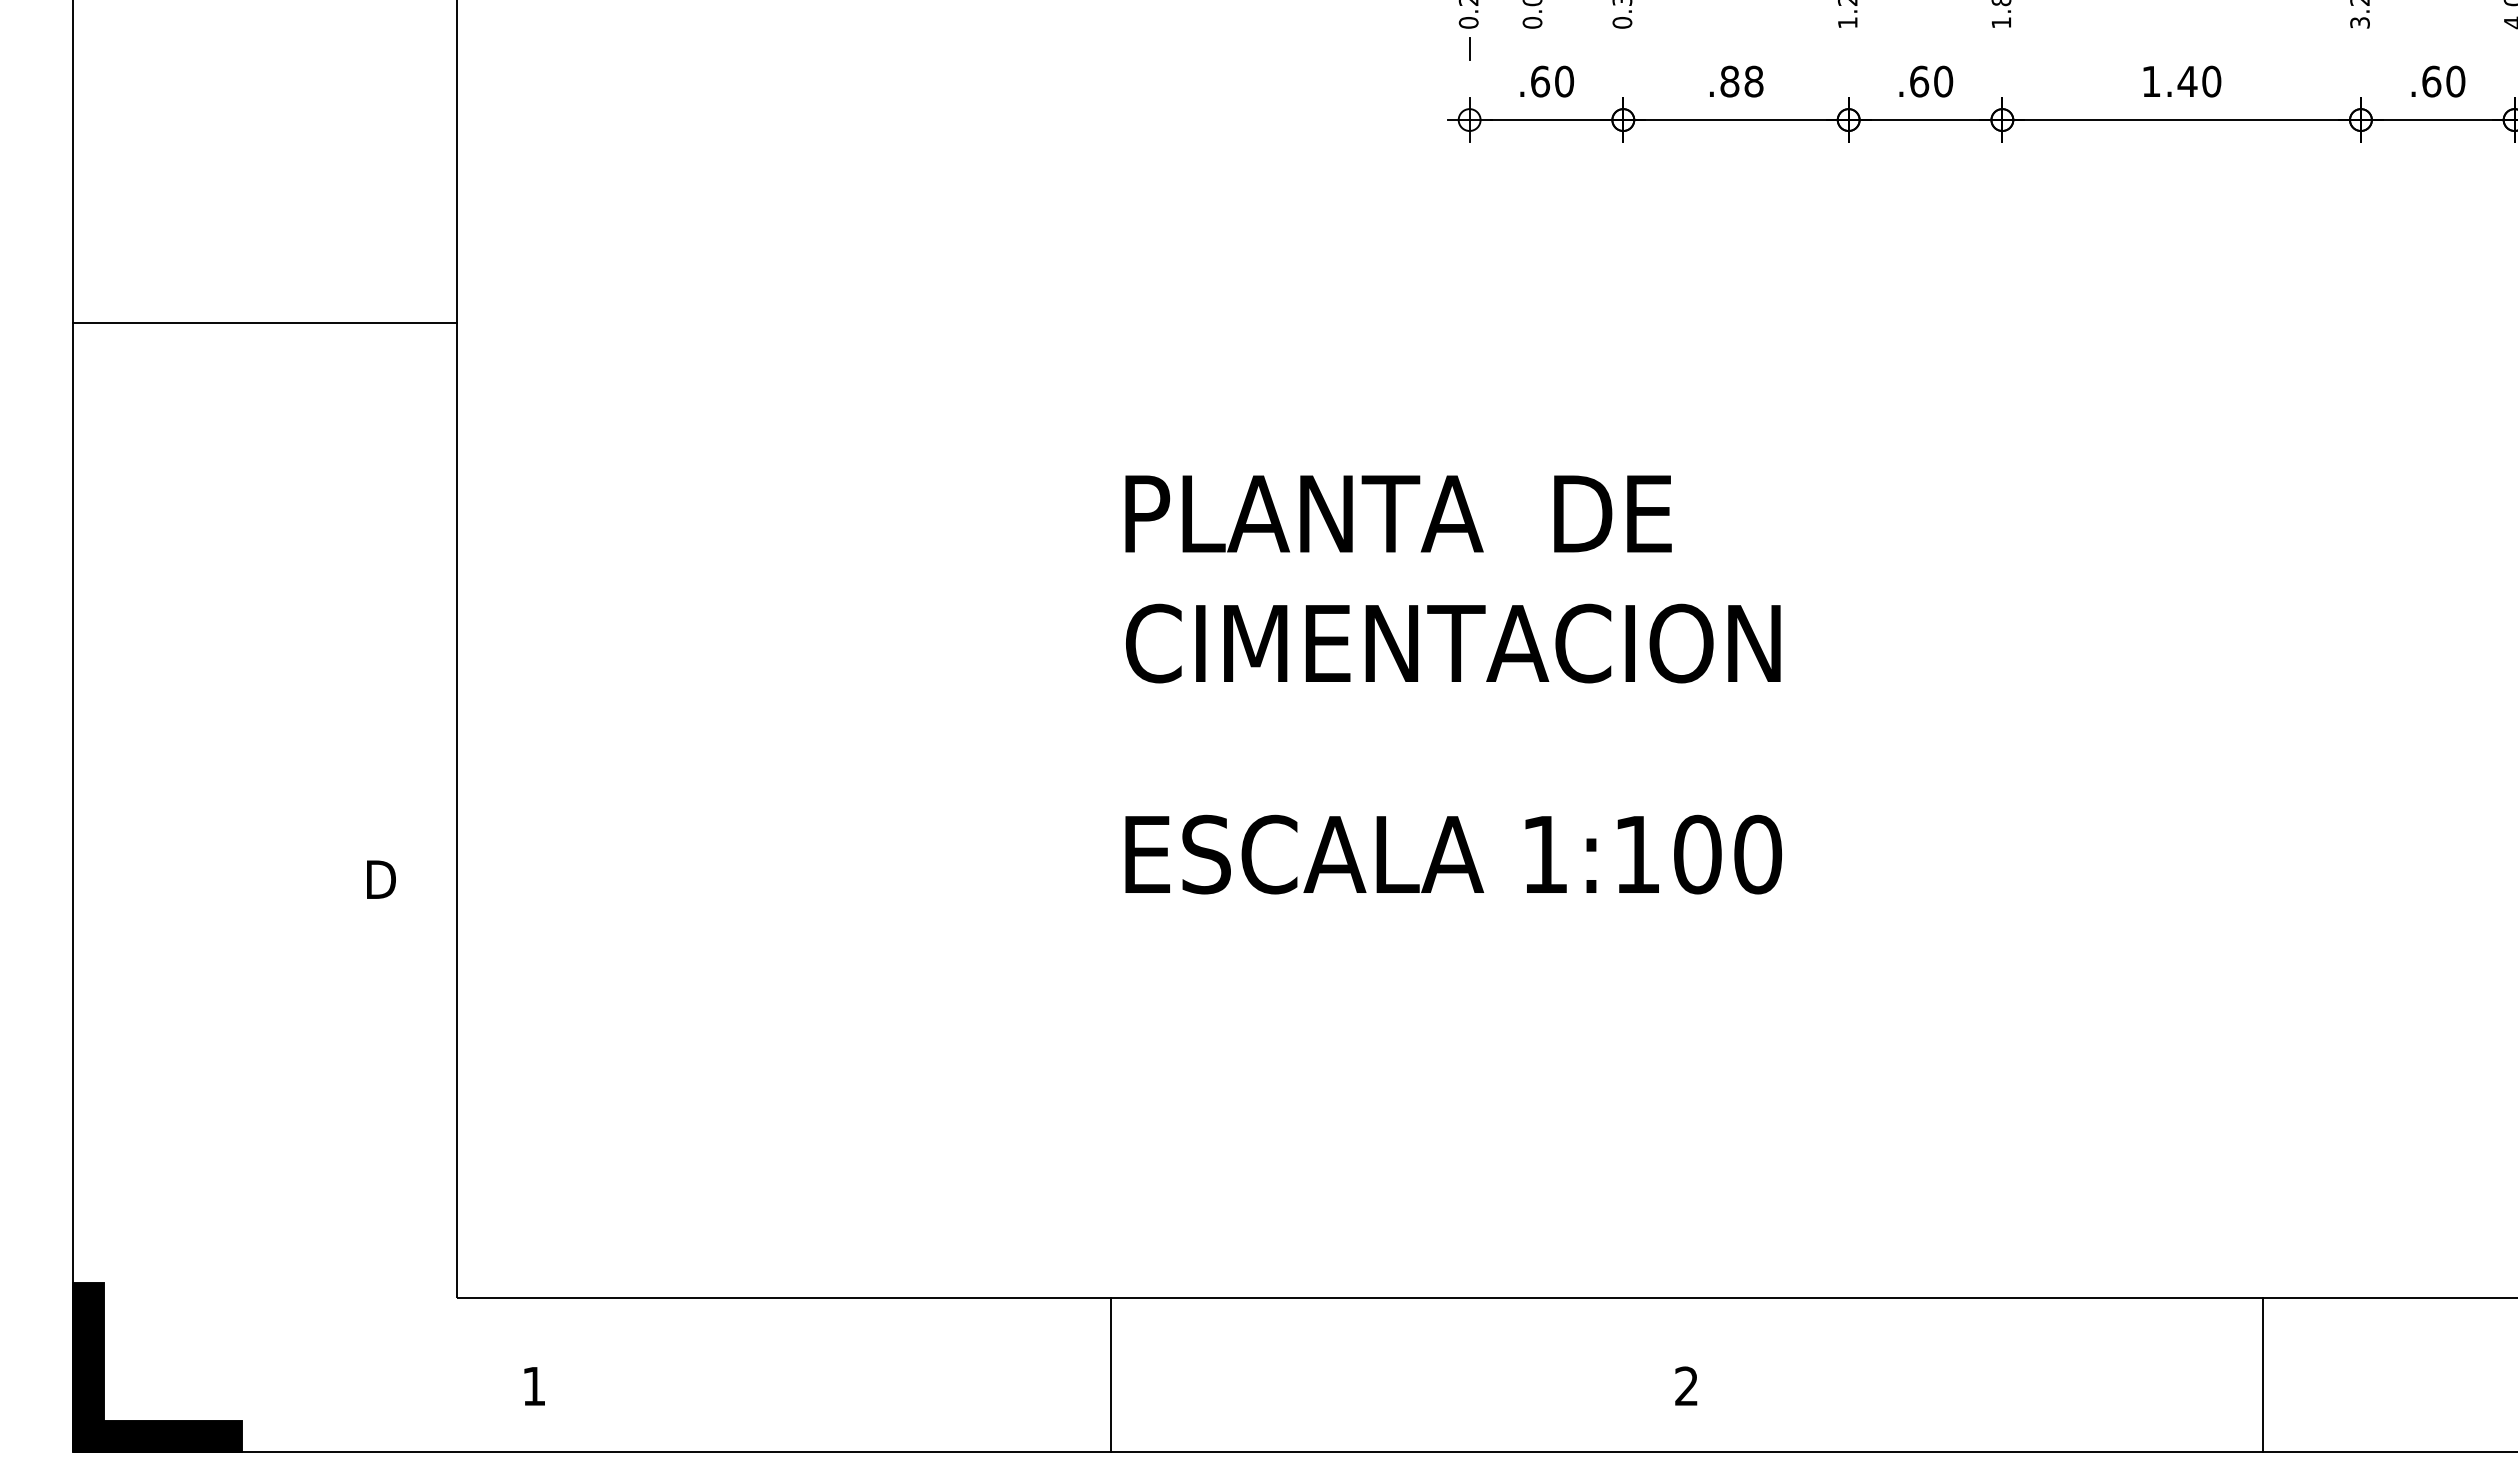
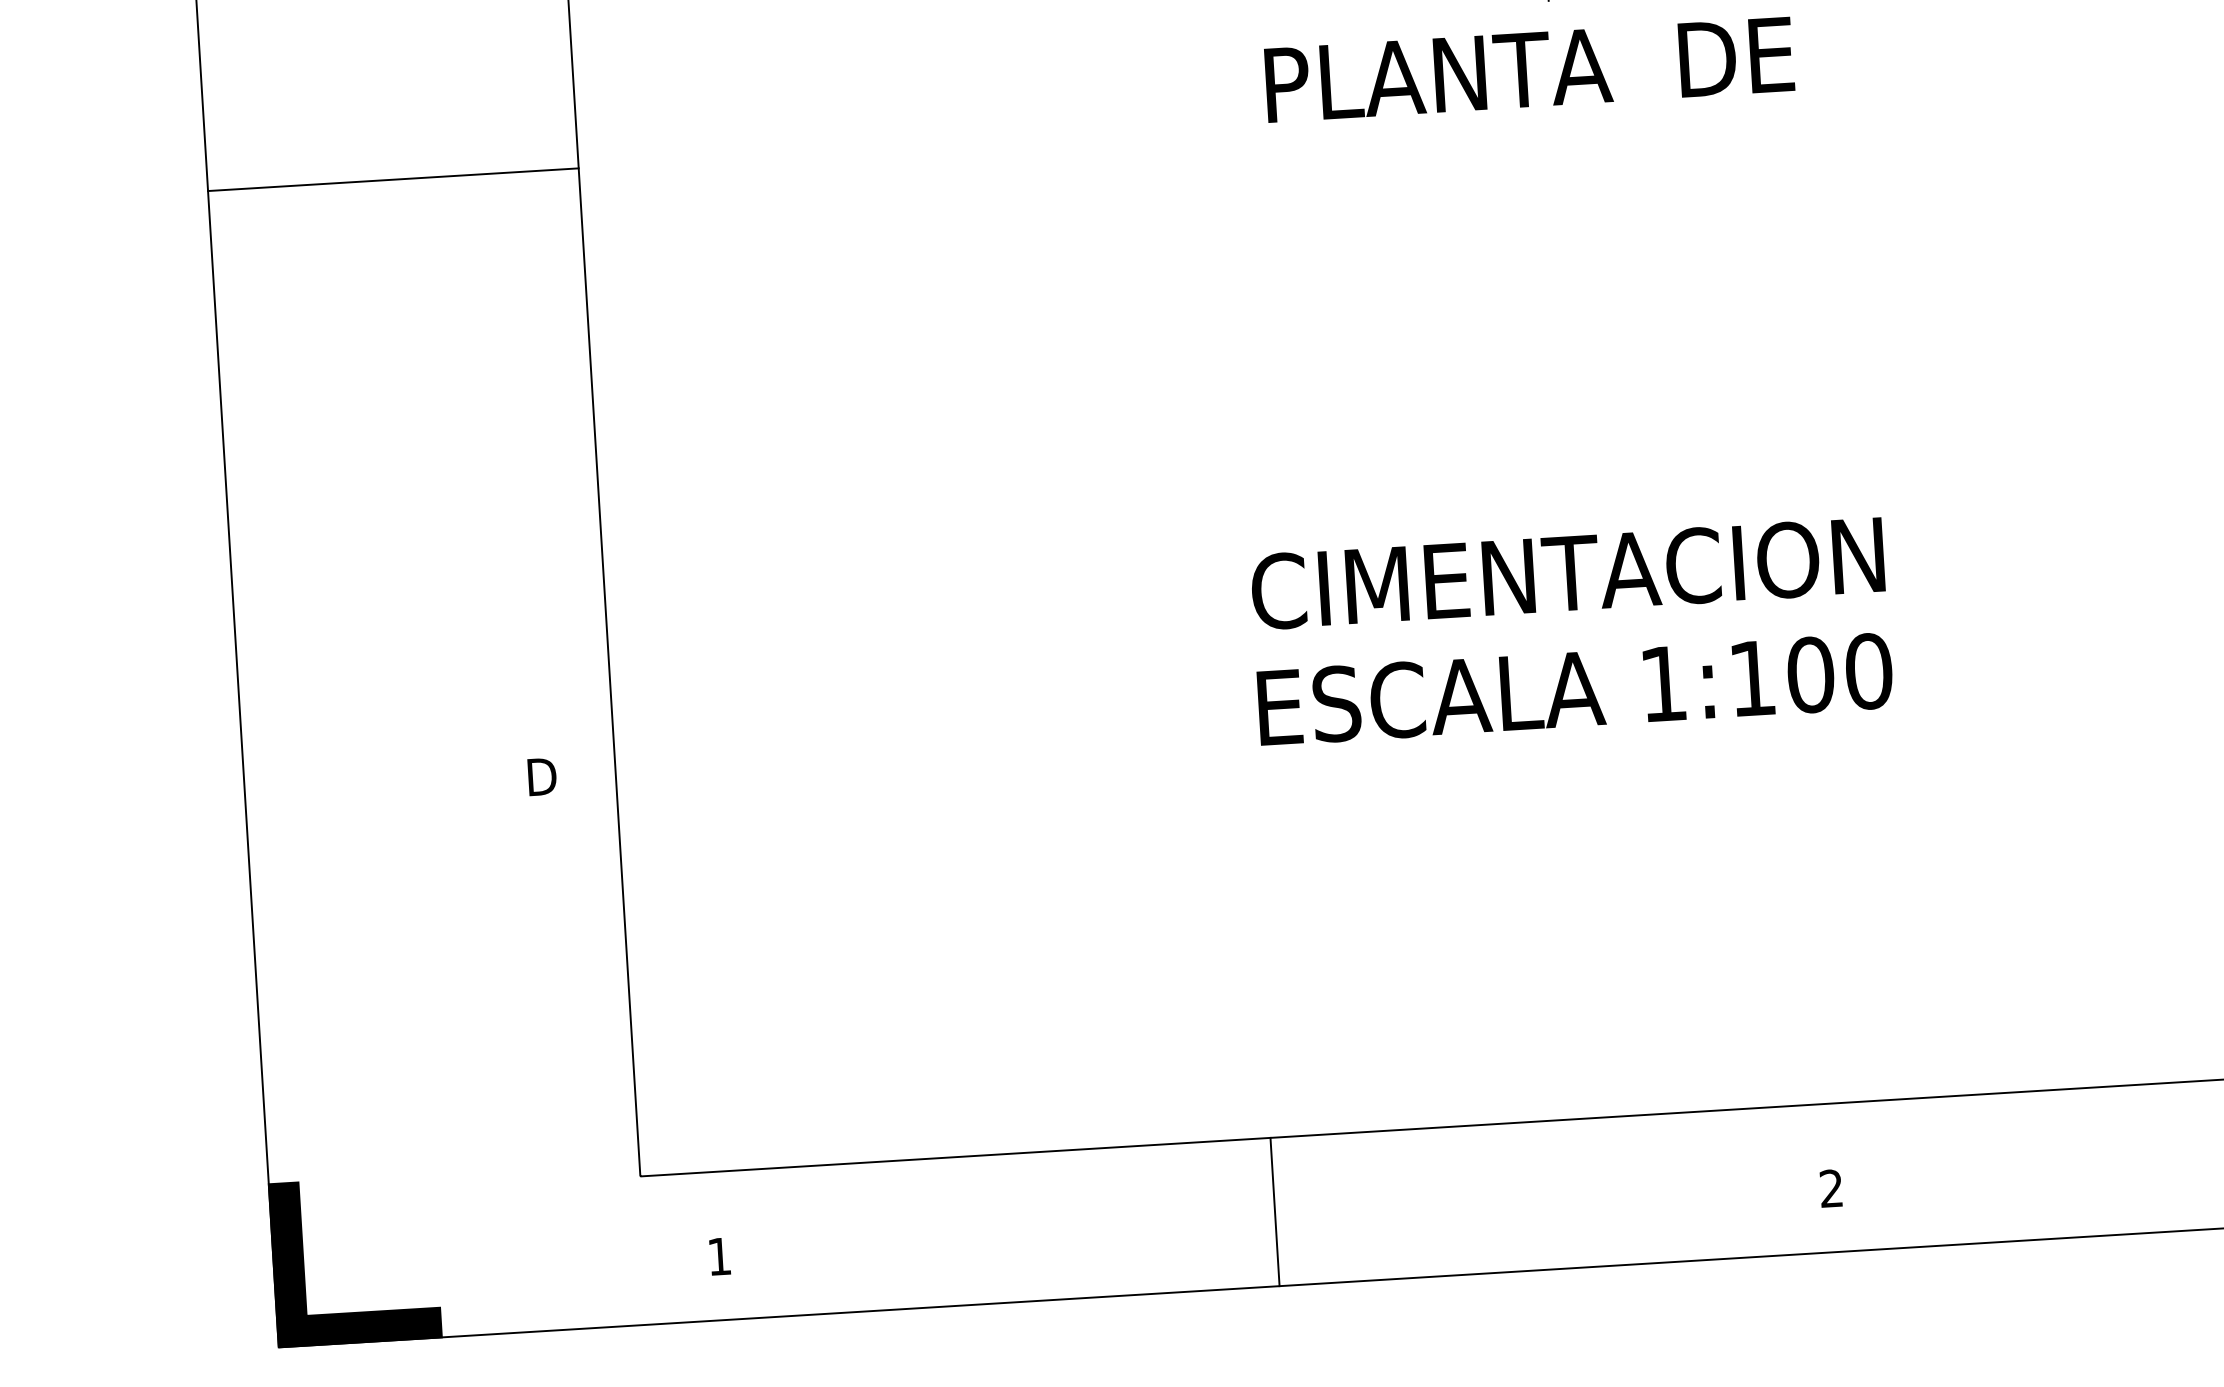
line: (265, 322) -> (393, 179), moved
text: (1398, 513) -> (1529, 69), moved
text: (1453, 643) -> (1568, 573), moved

